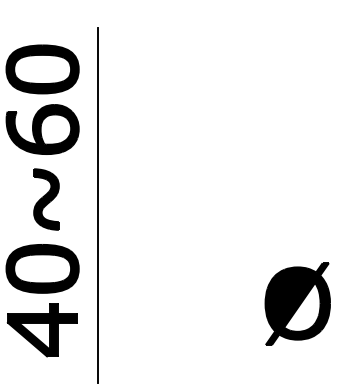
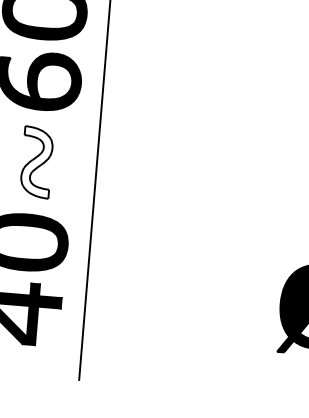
fill: (46, 199) -> (36, 162), removed

